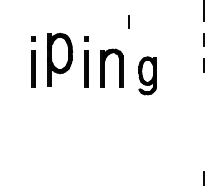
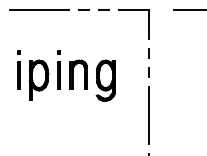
line: (128, 21) -> (91, 39), removed
part: (59, 58) -> (38, 79), moved
part: (147, 75) -> (105, 80), size x1.43
line: (203, 121) -> (148, 115), added

